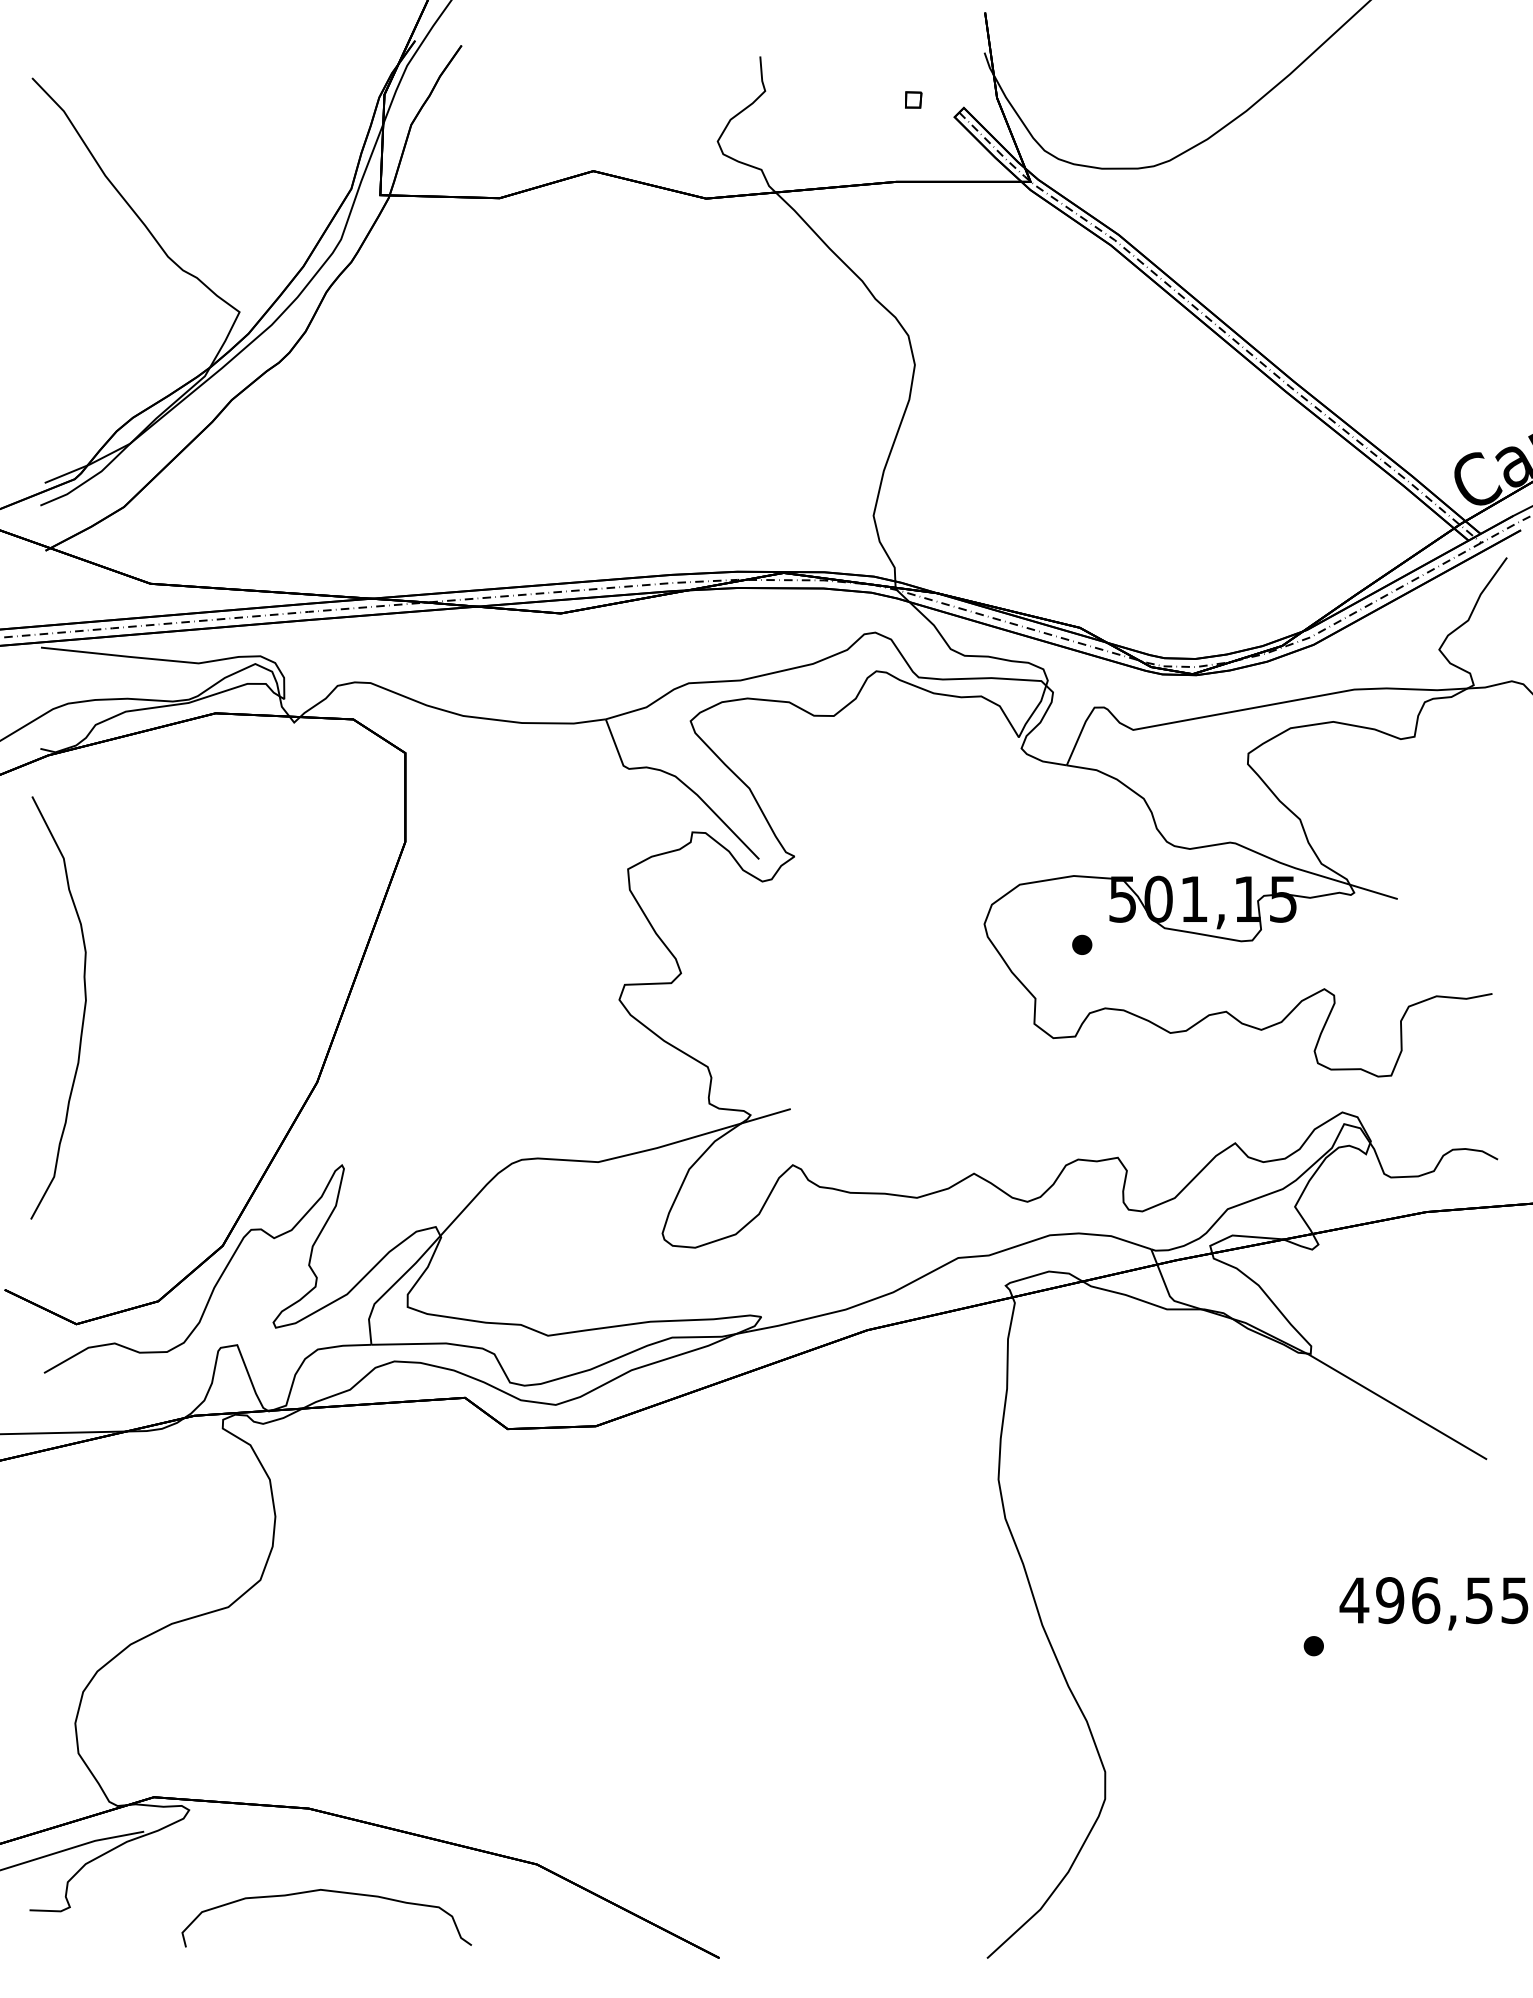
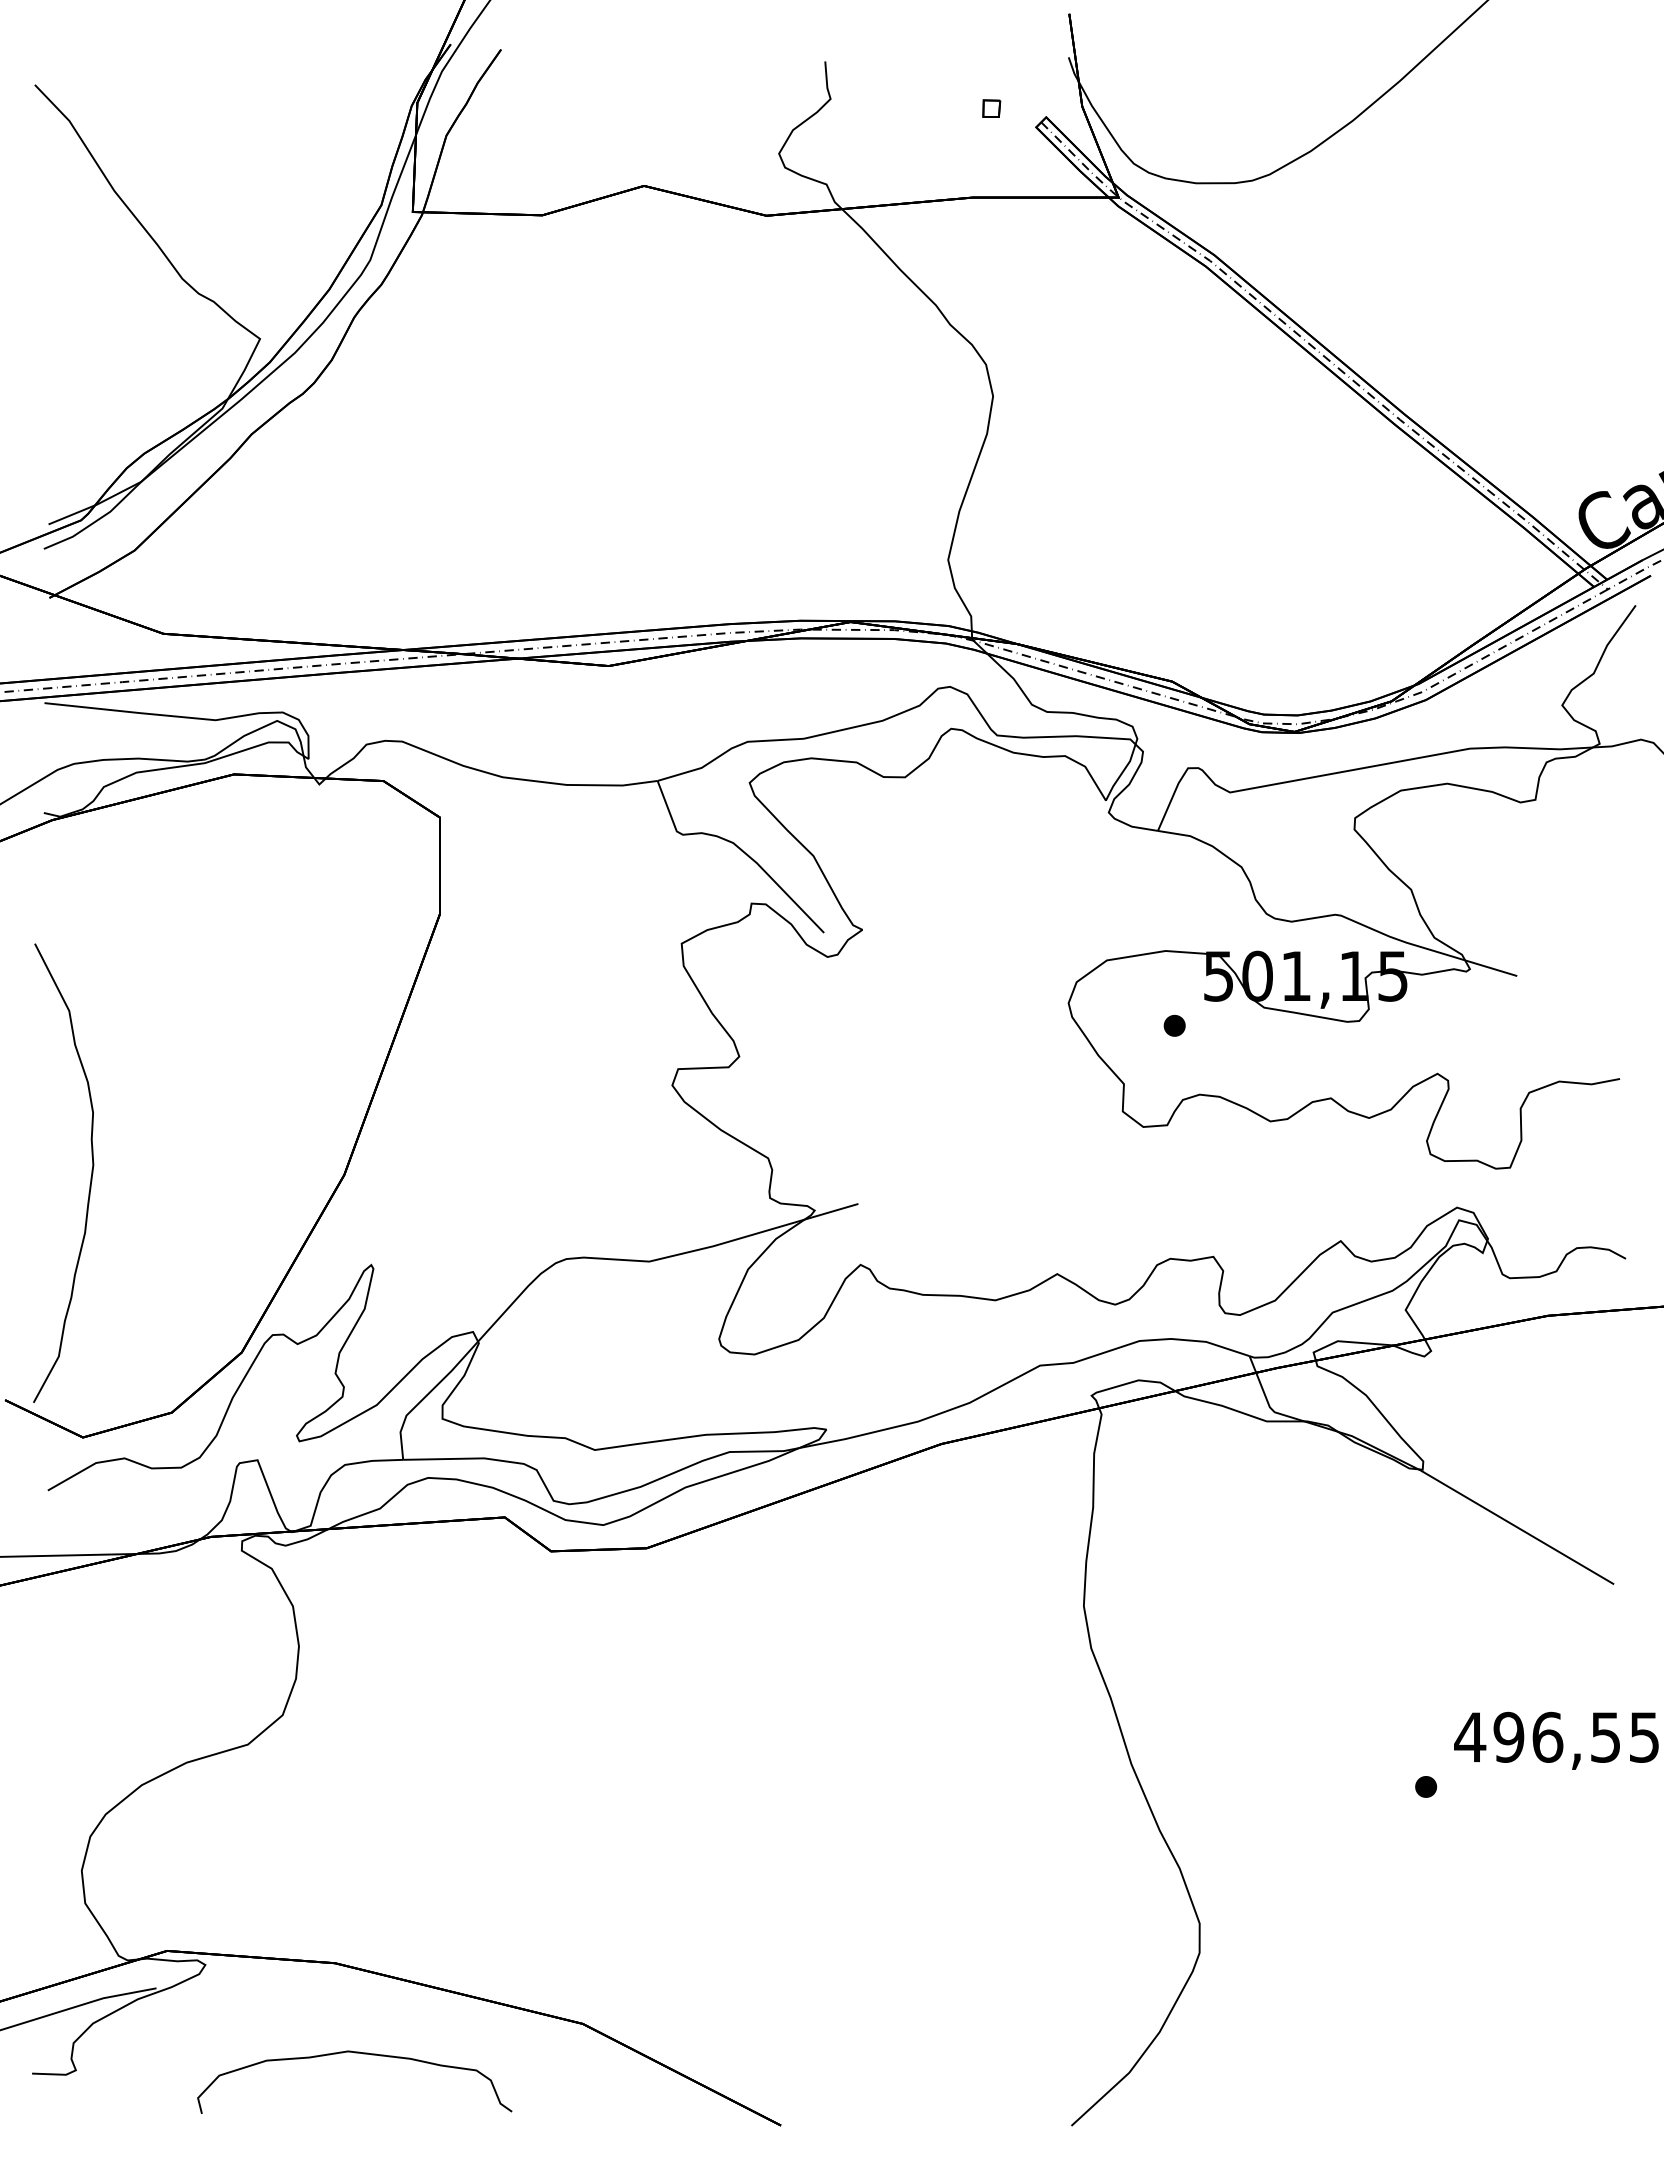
curve: (83, 1011) -> (90, 1177), moved

